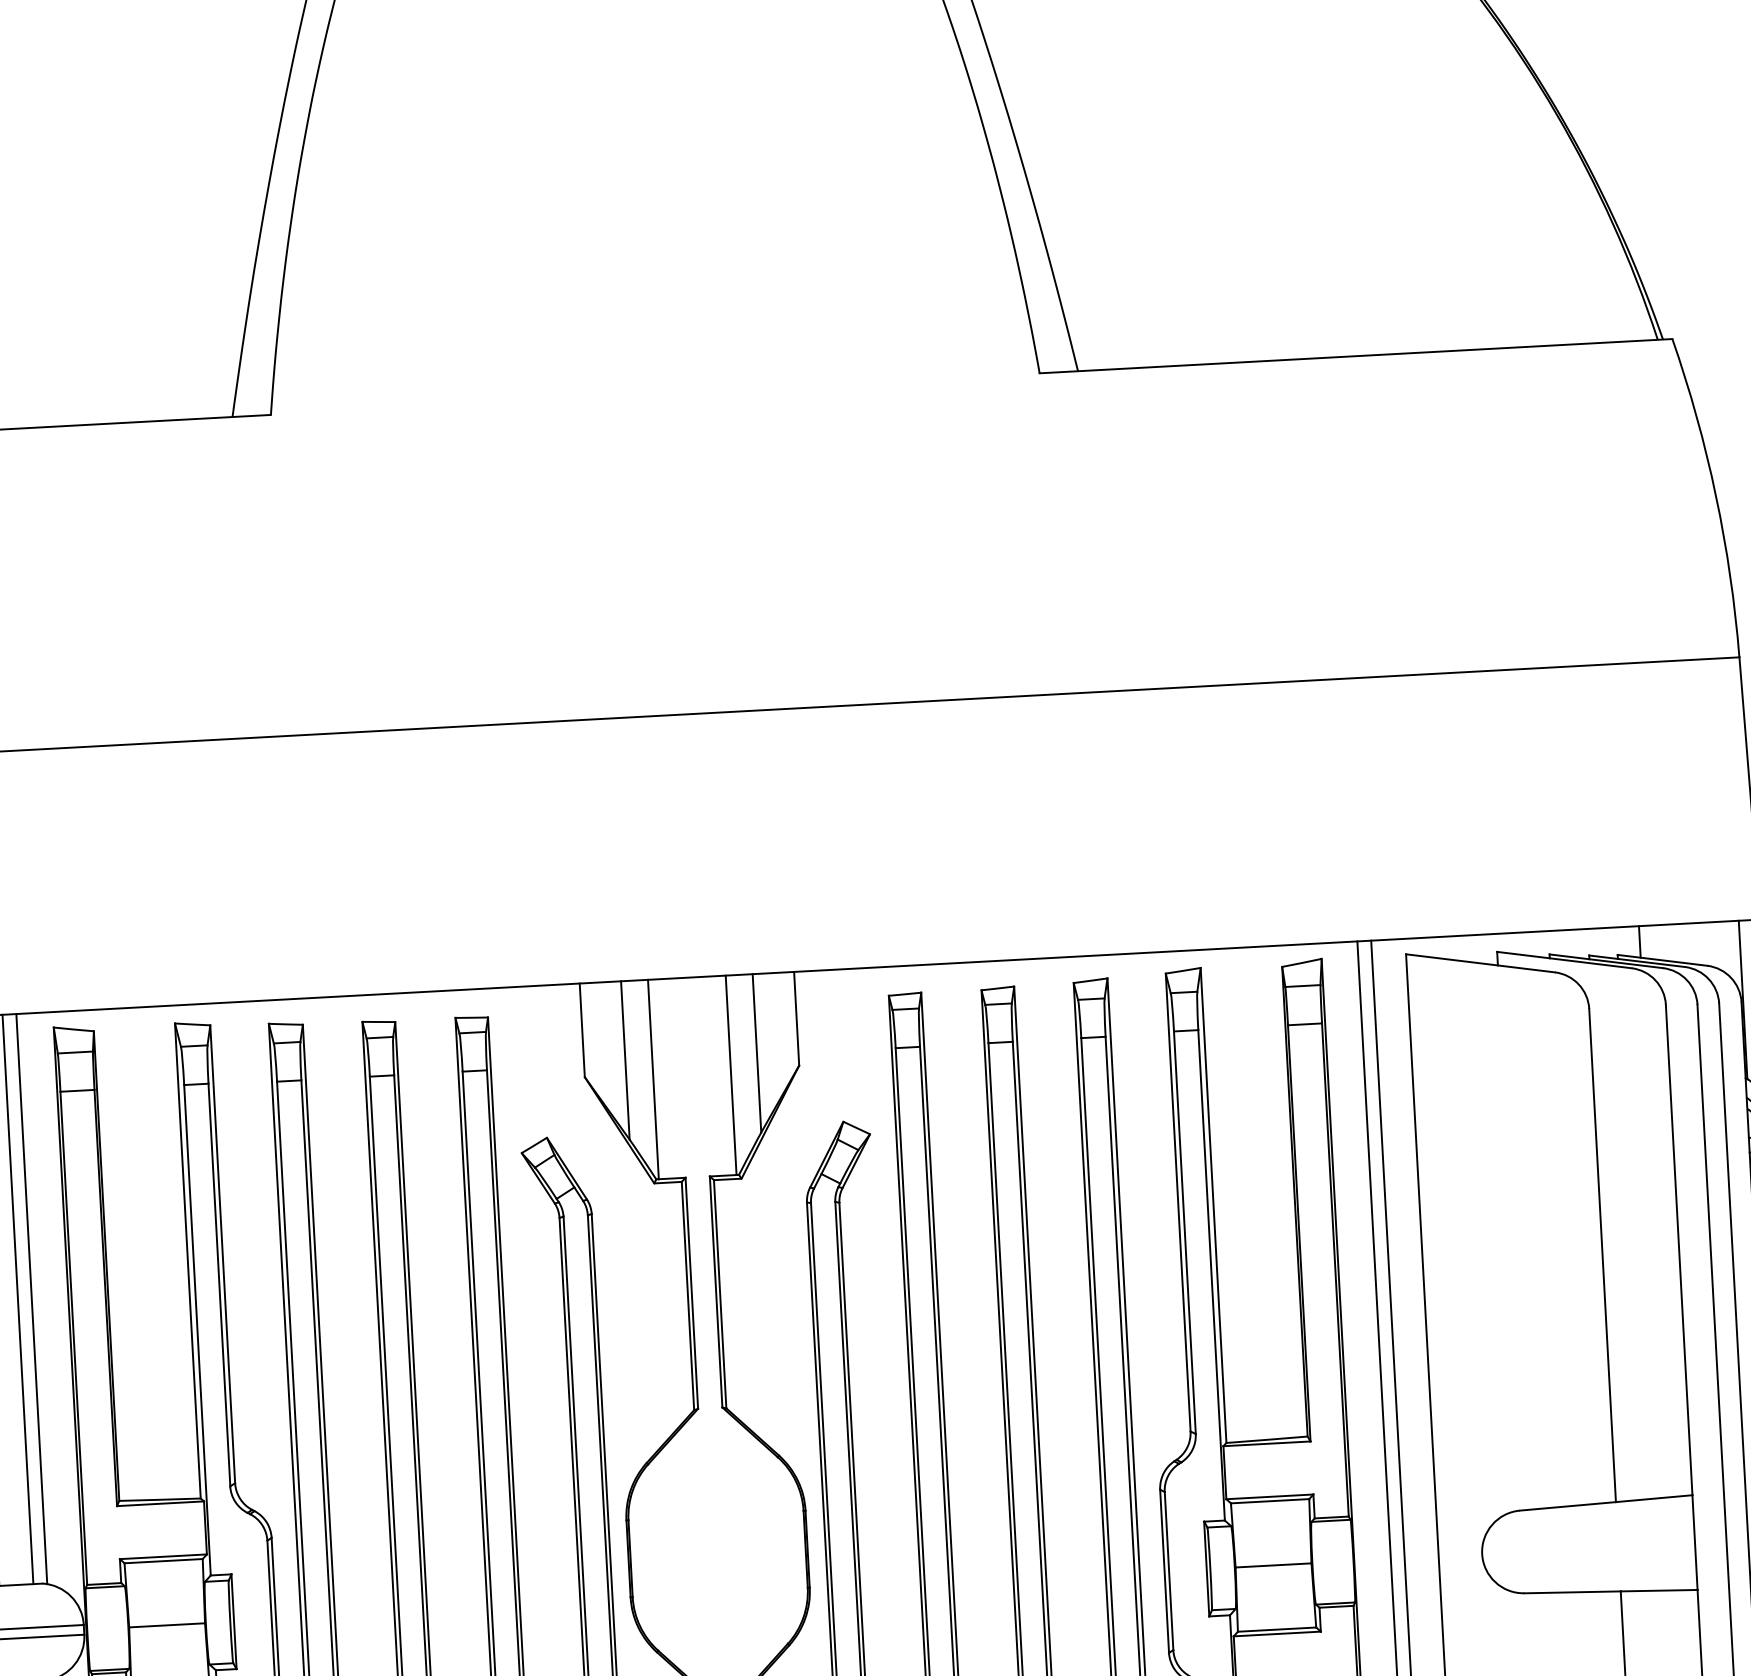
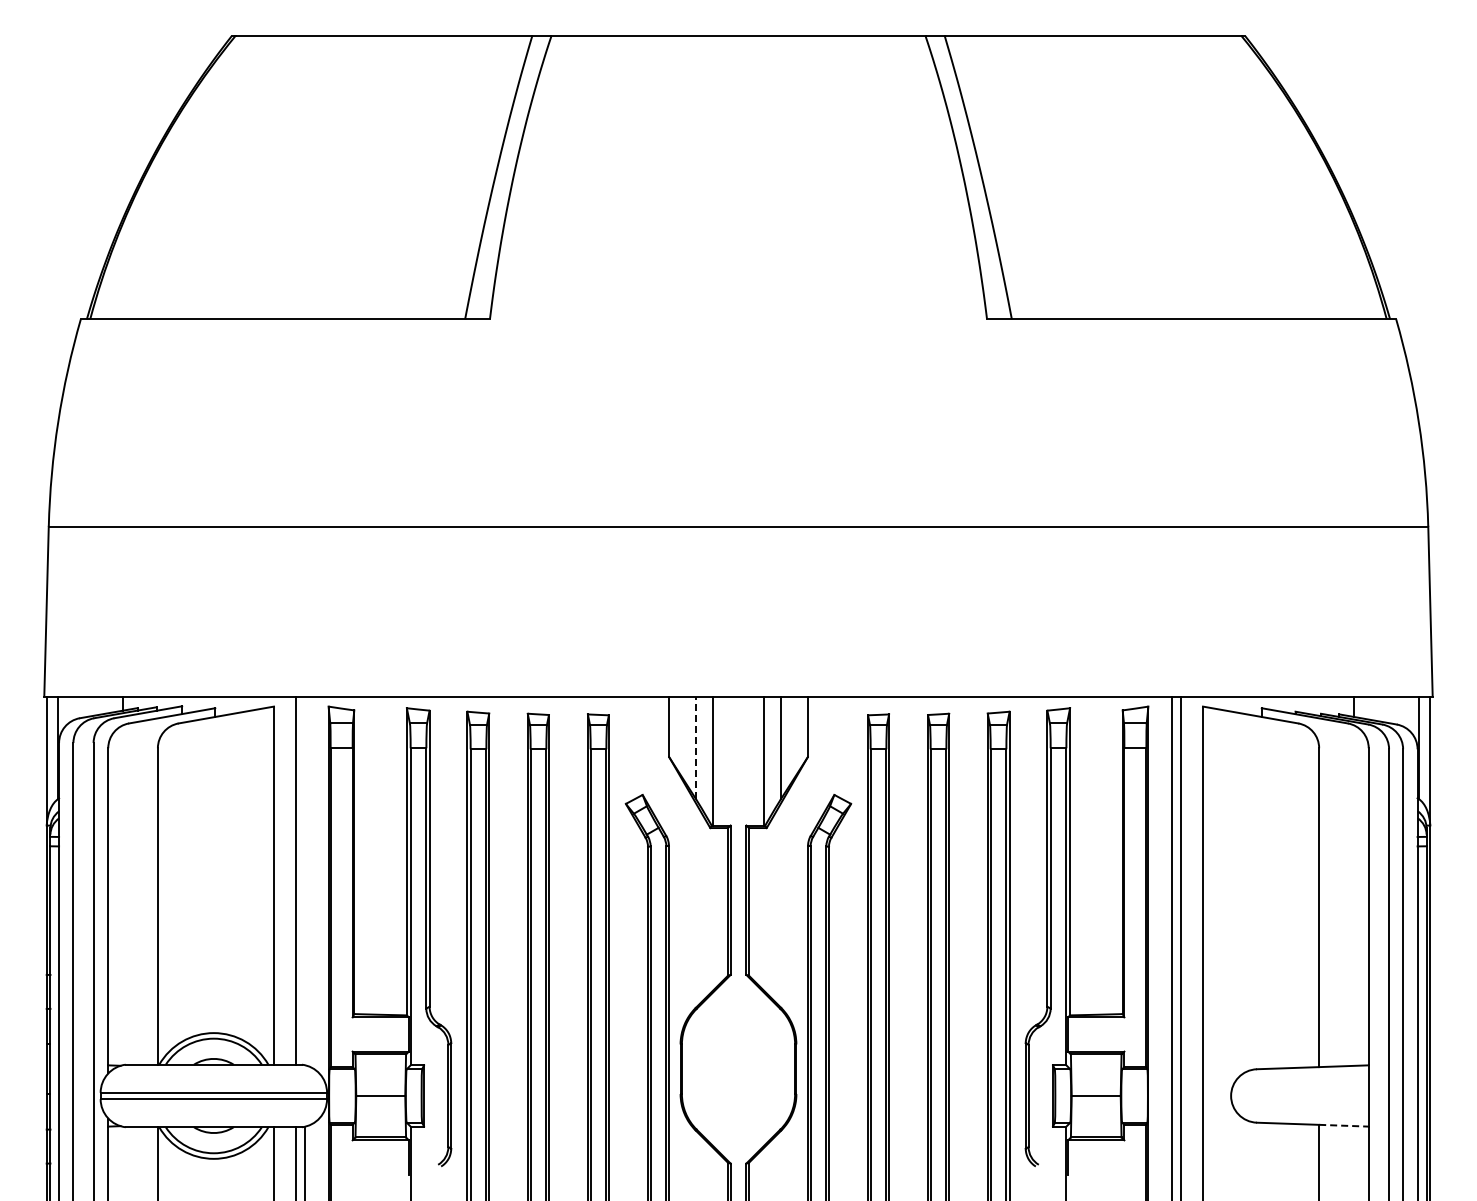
line: (624, 1060) -> (695, 747), solid -> dashed
line: (31, 1298) -> (304, 880), removed
line: (1658, 1590) -> (1343, 1125), solid -> dashed

